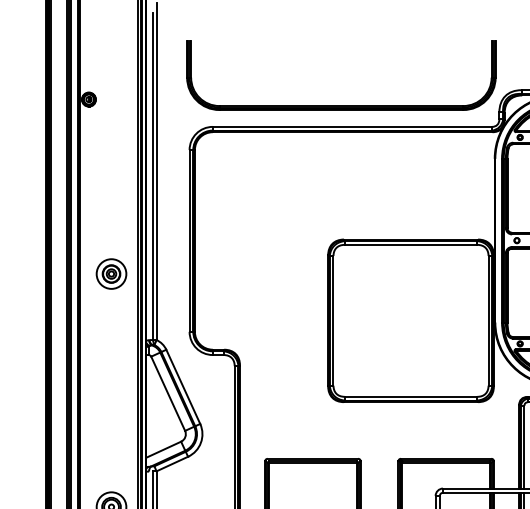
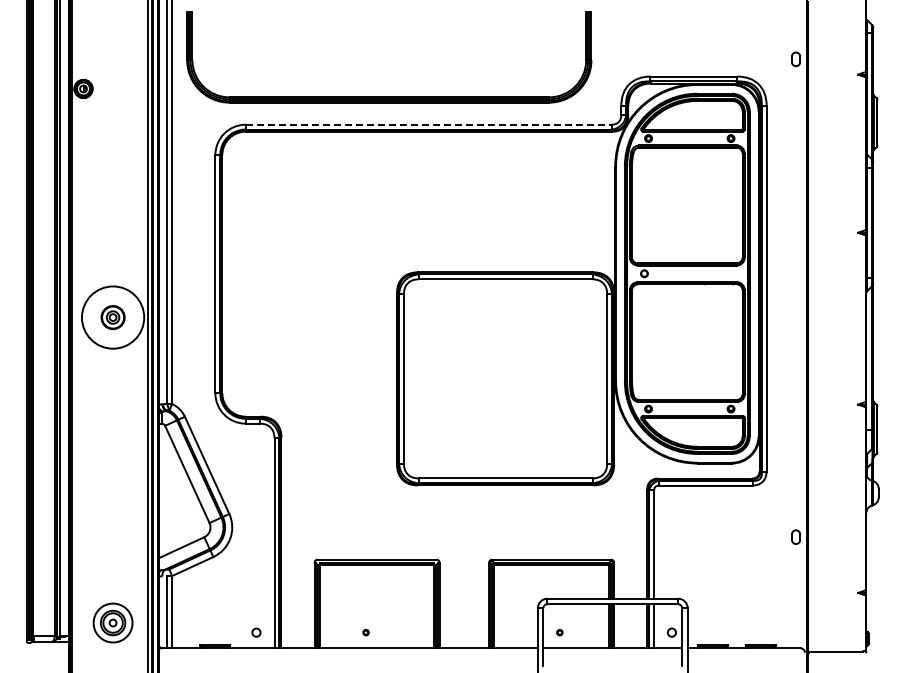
part: (341, 105) -> (389, 96), moved
line: (352, 126) -> (428, 124), solid -> dashed
circle: (111, 274) -> (112, 317), size x1.6

